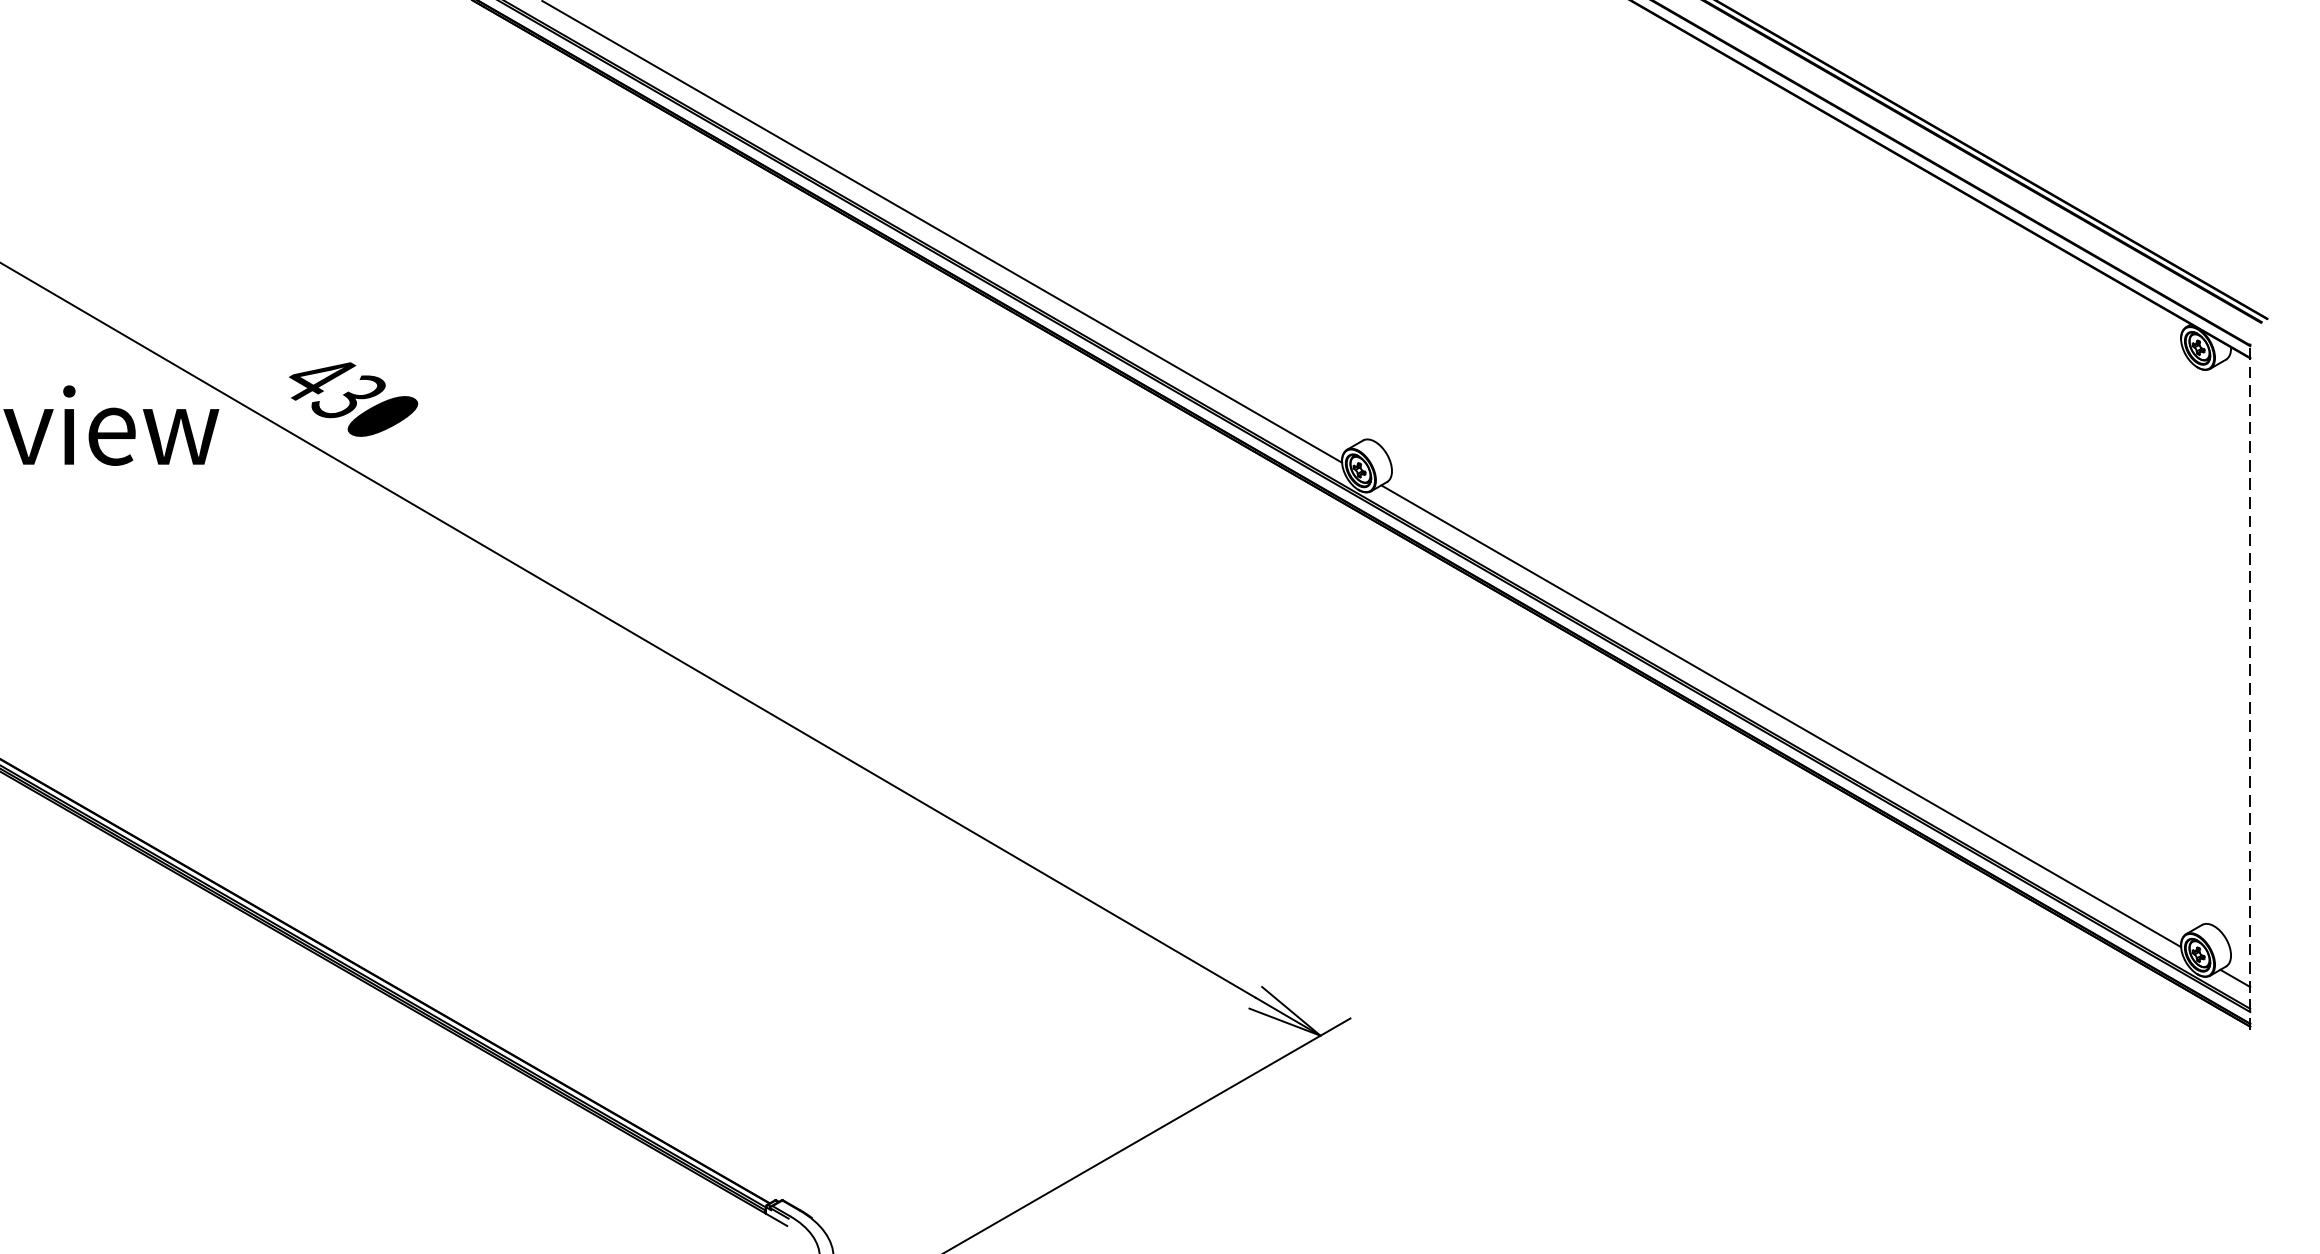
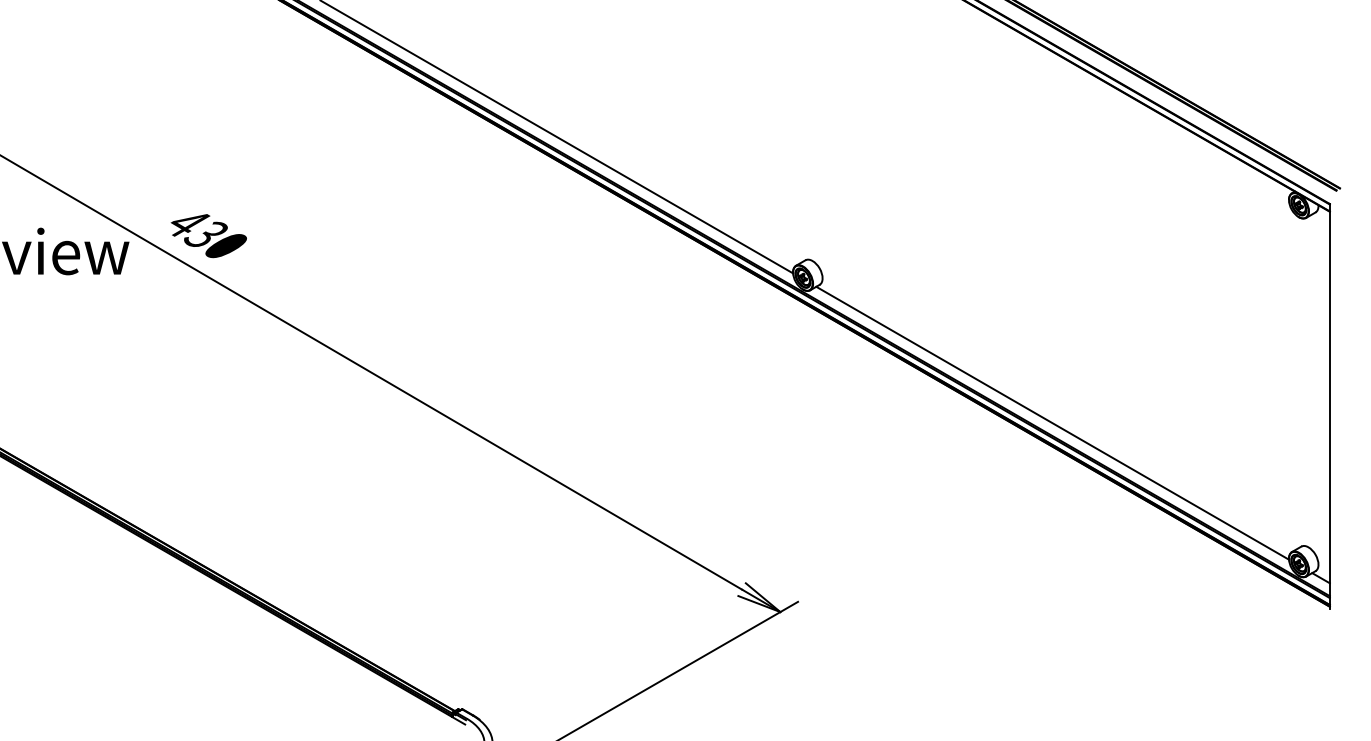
line: (2249, 687) -> (1329, 406), dashed -> solid

